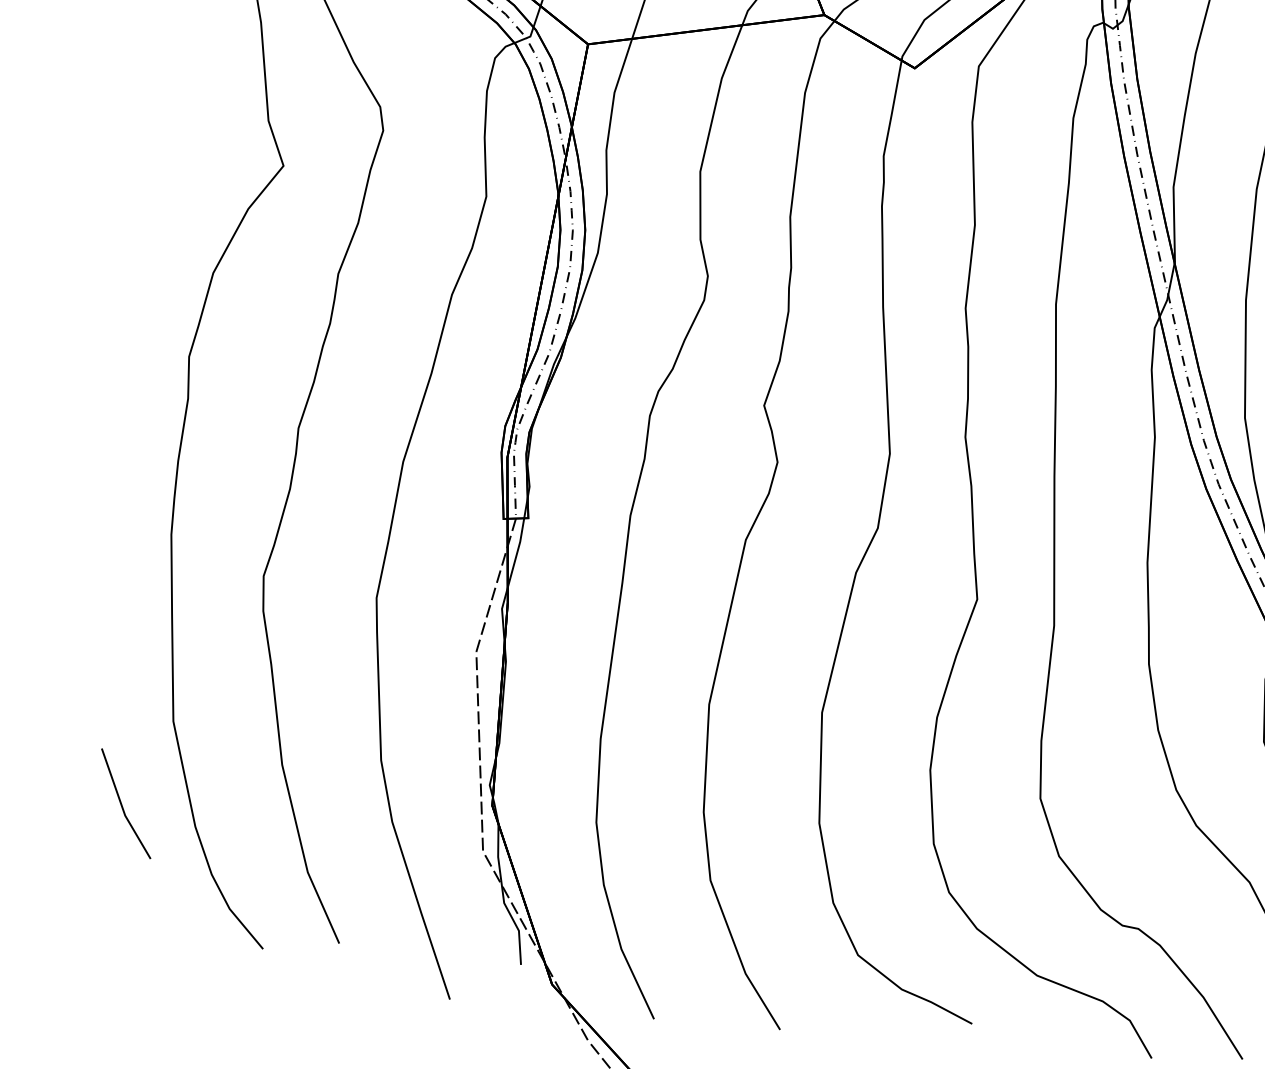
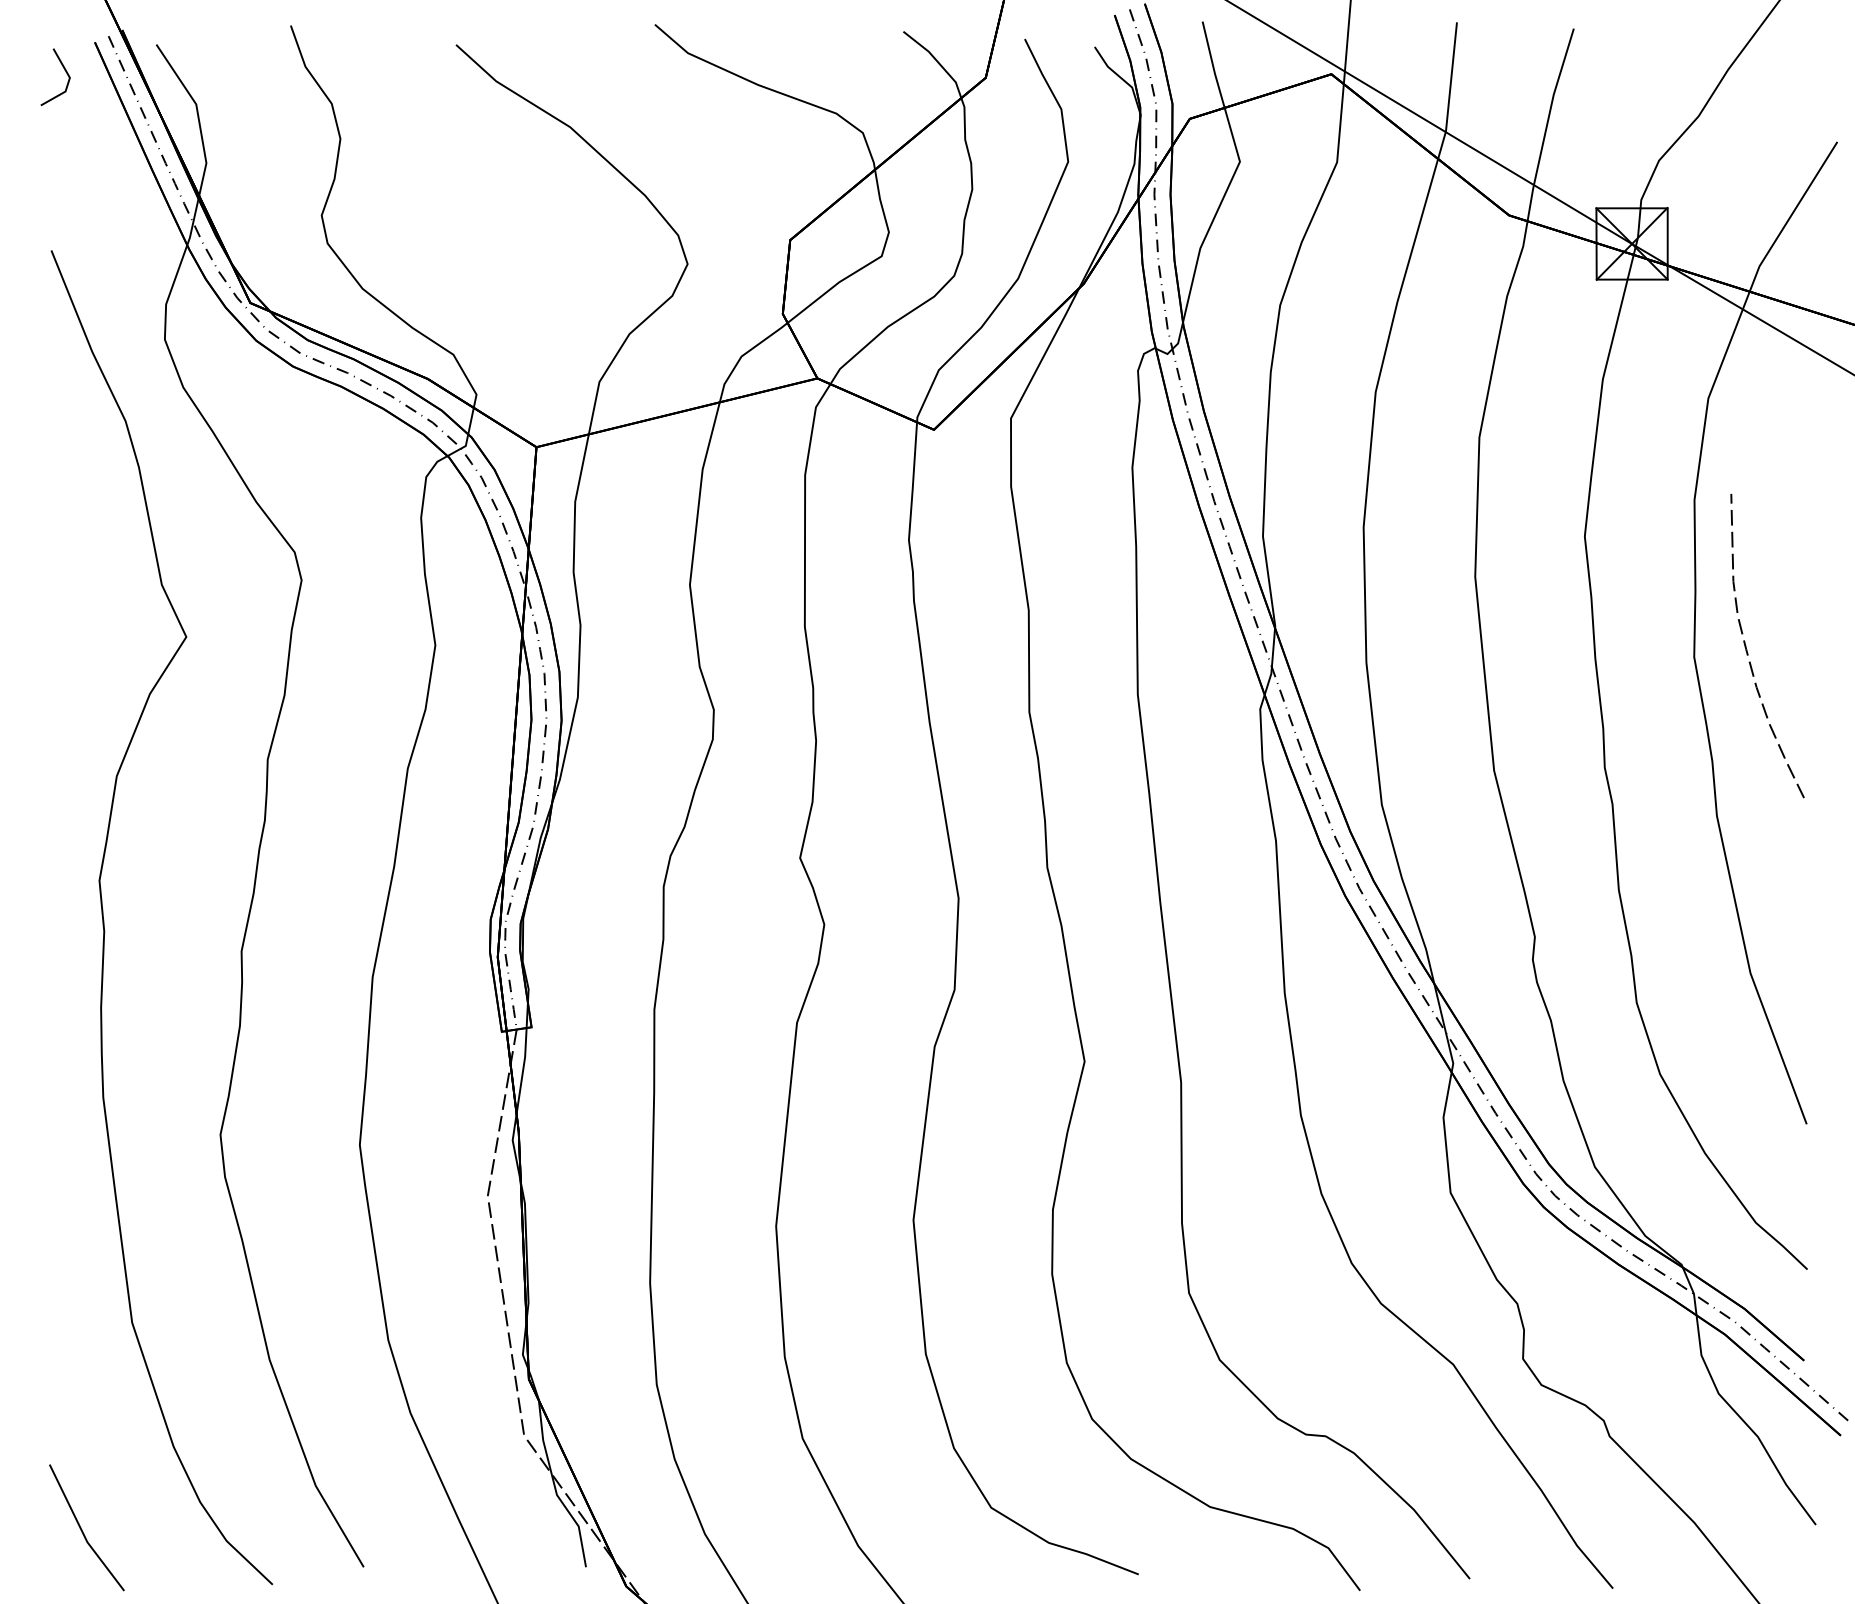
line: (122, 804) -> (82, 1529), moved

